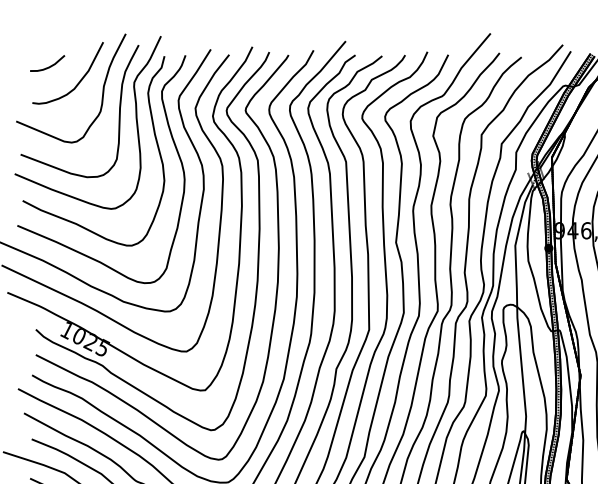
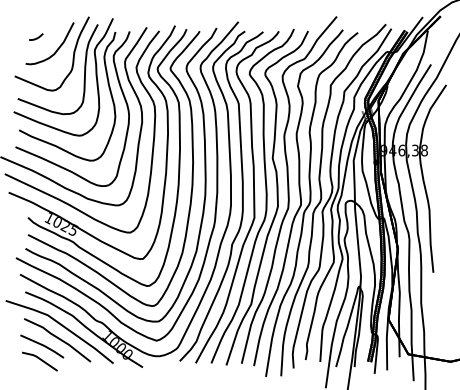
part: (48, 62) -> (36, 36), size x0.6

